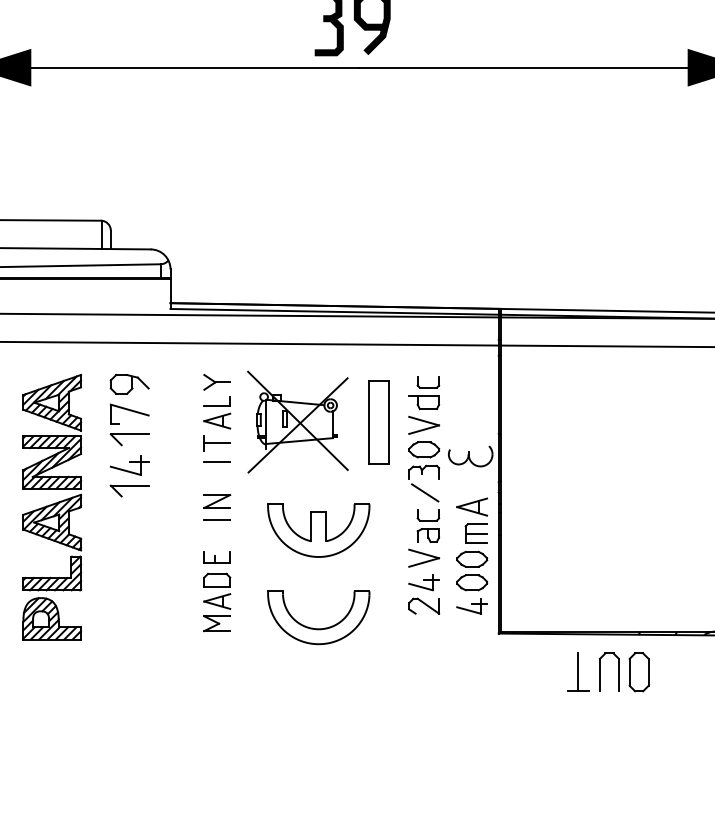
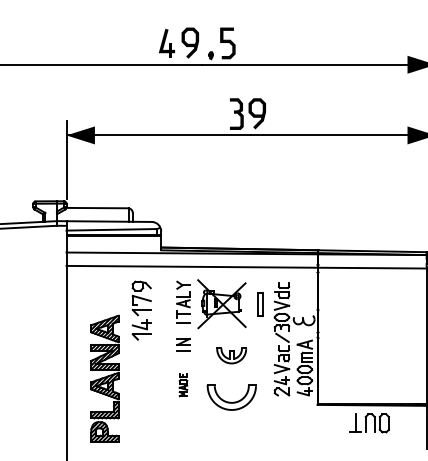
part: (378, 422) -> (260, 304), size x0.6
part: (51, 506) -> (104, 378), moved
part: (318, 529) -> (231, 355), size x0.6
part: (217, 590) -> (183, 384), size x0.6

